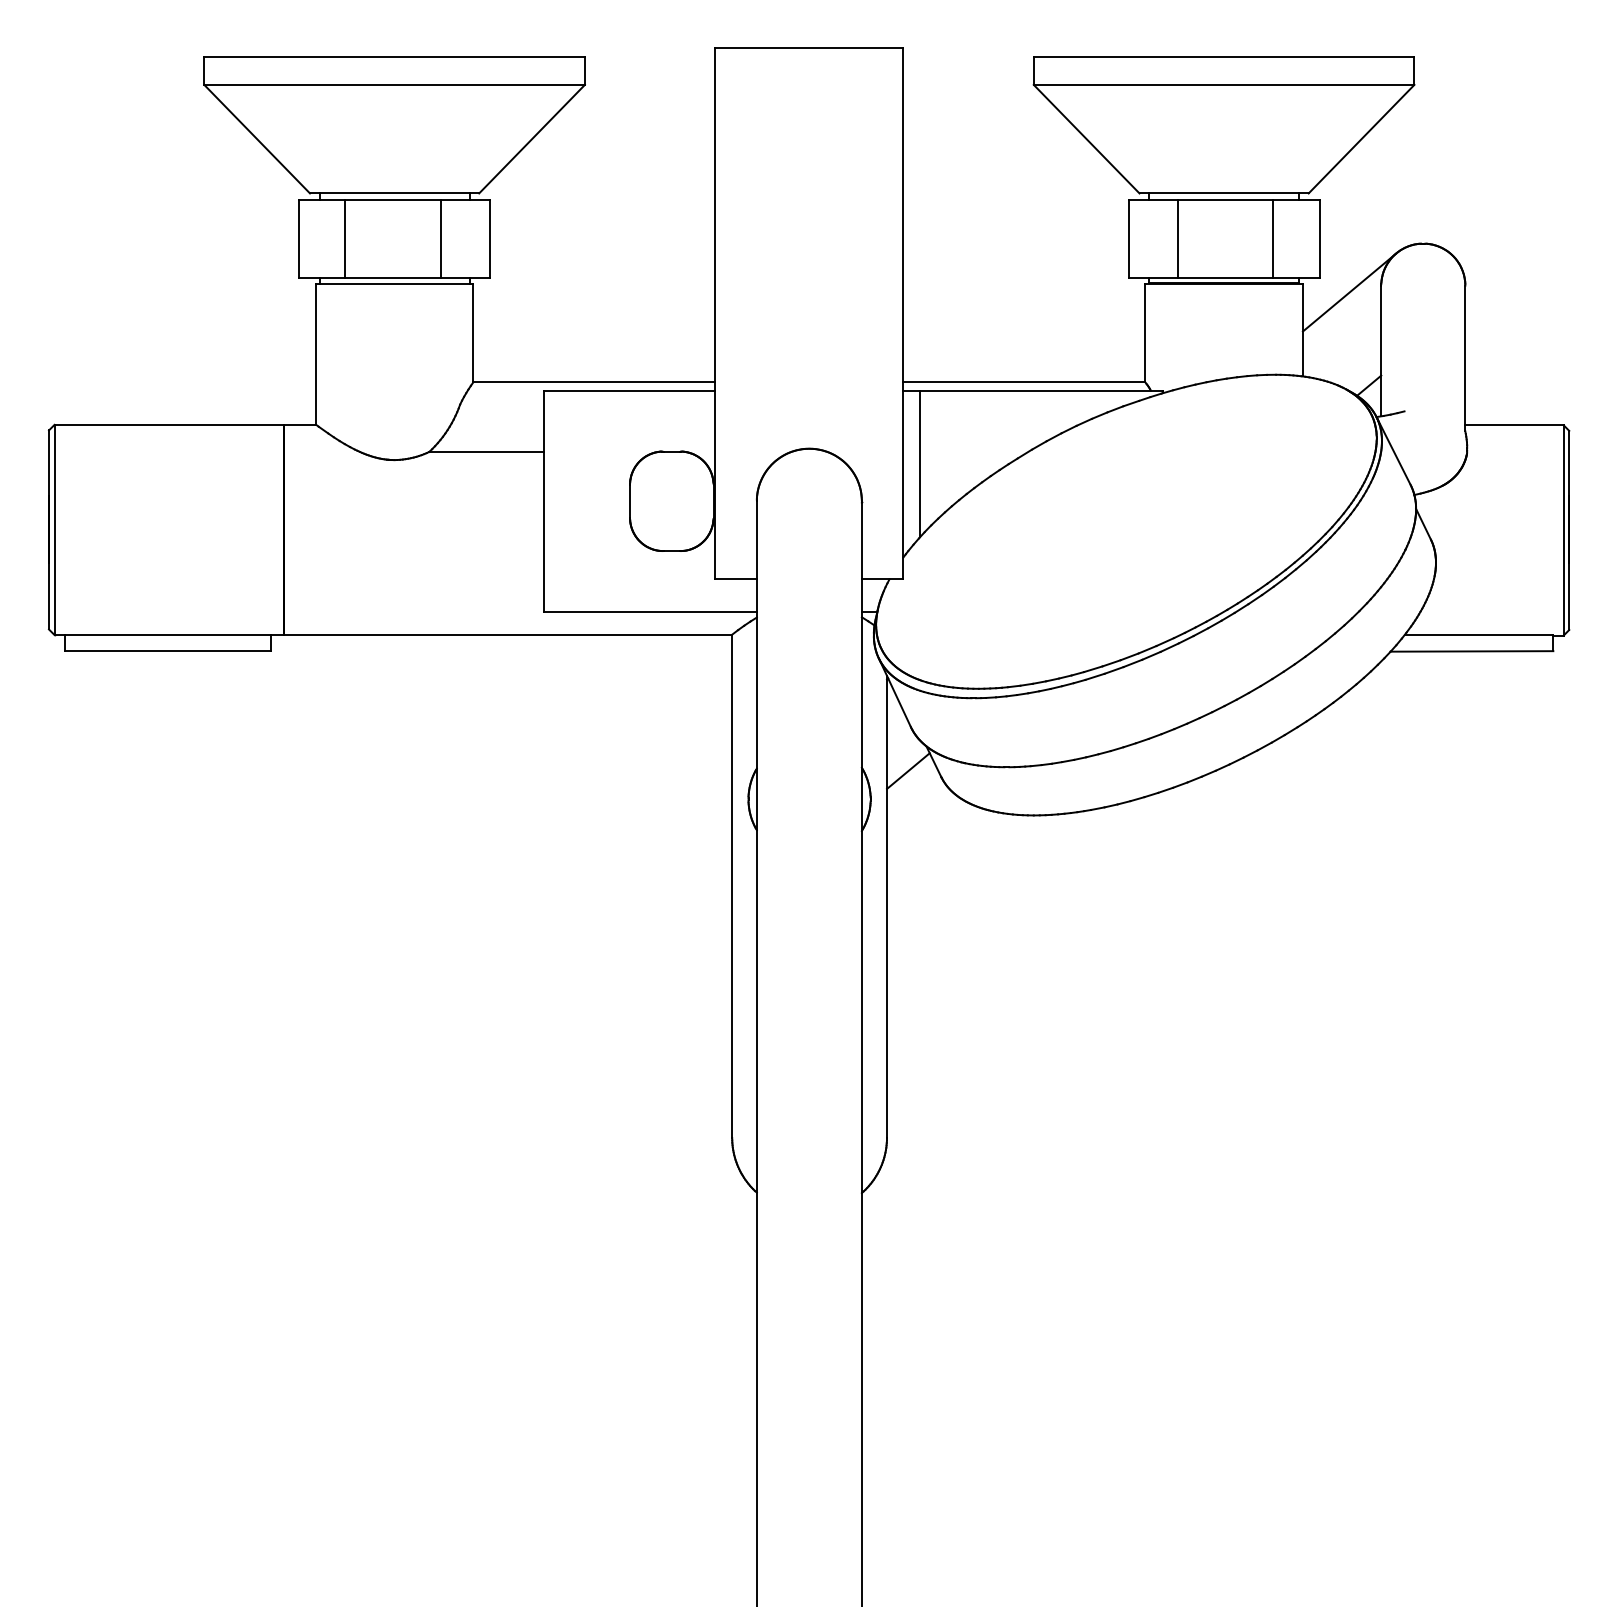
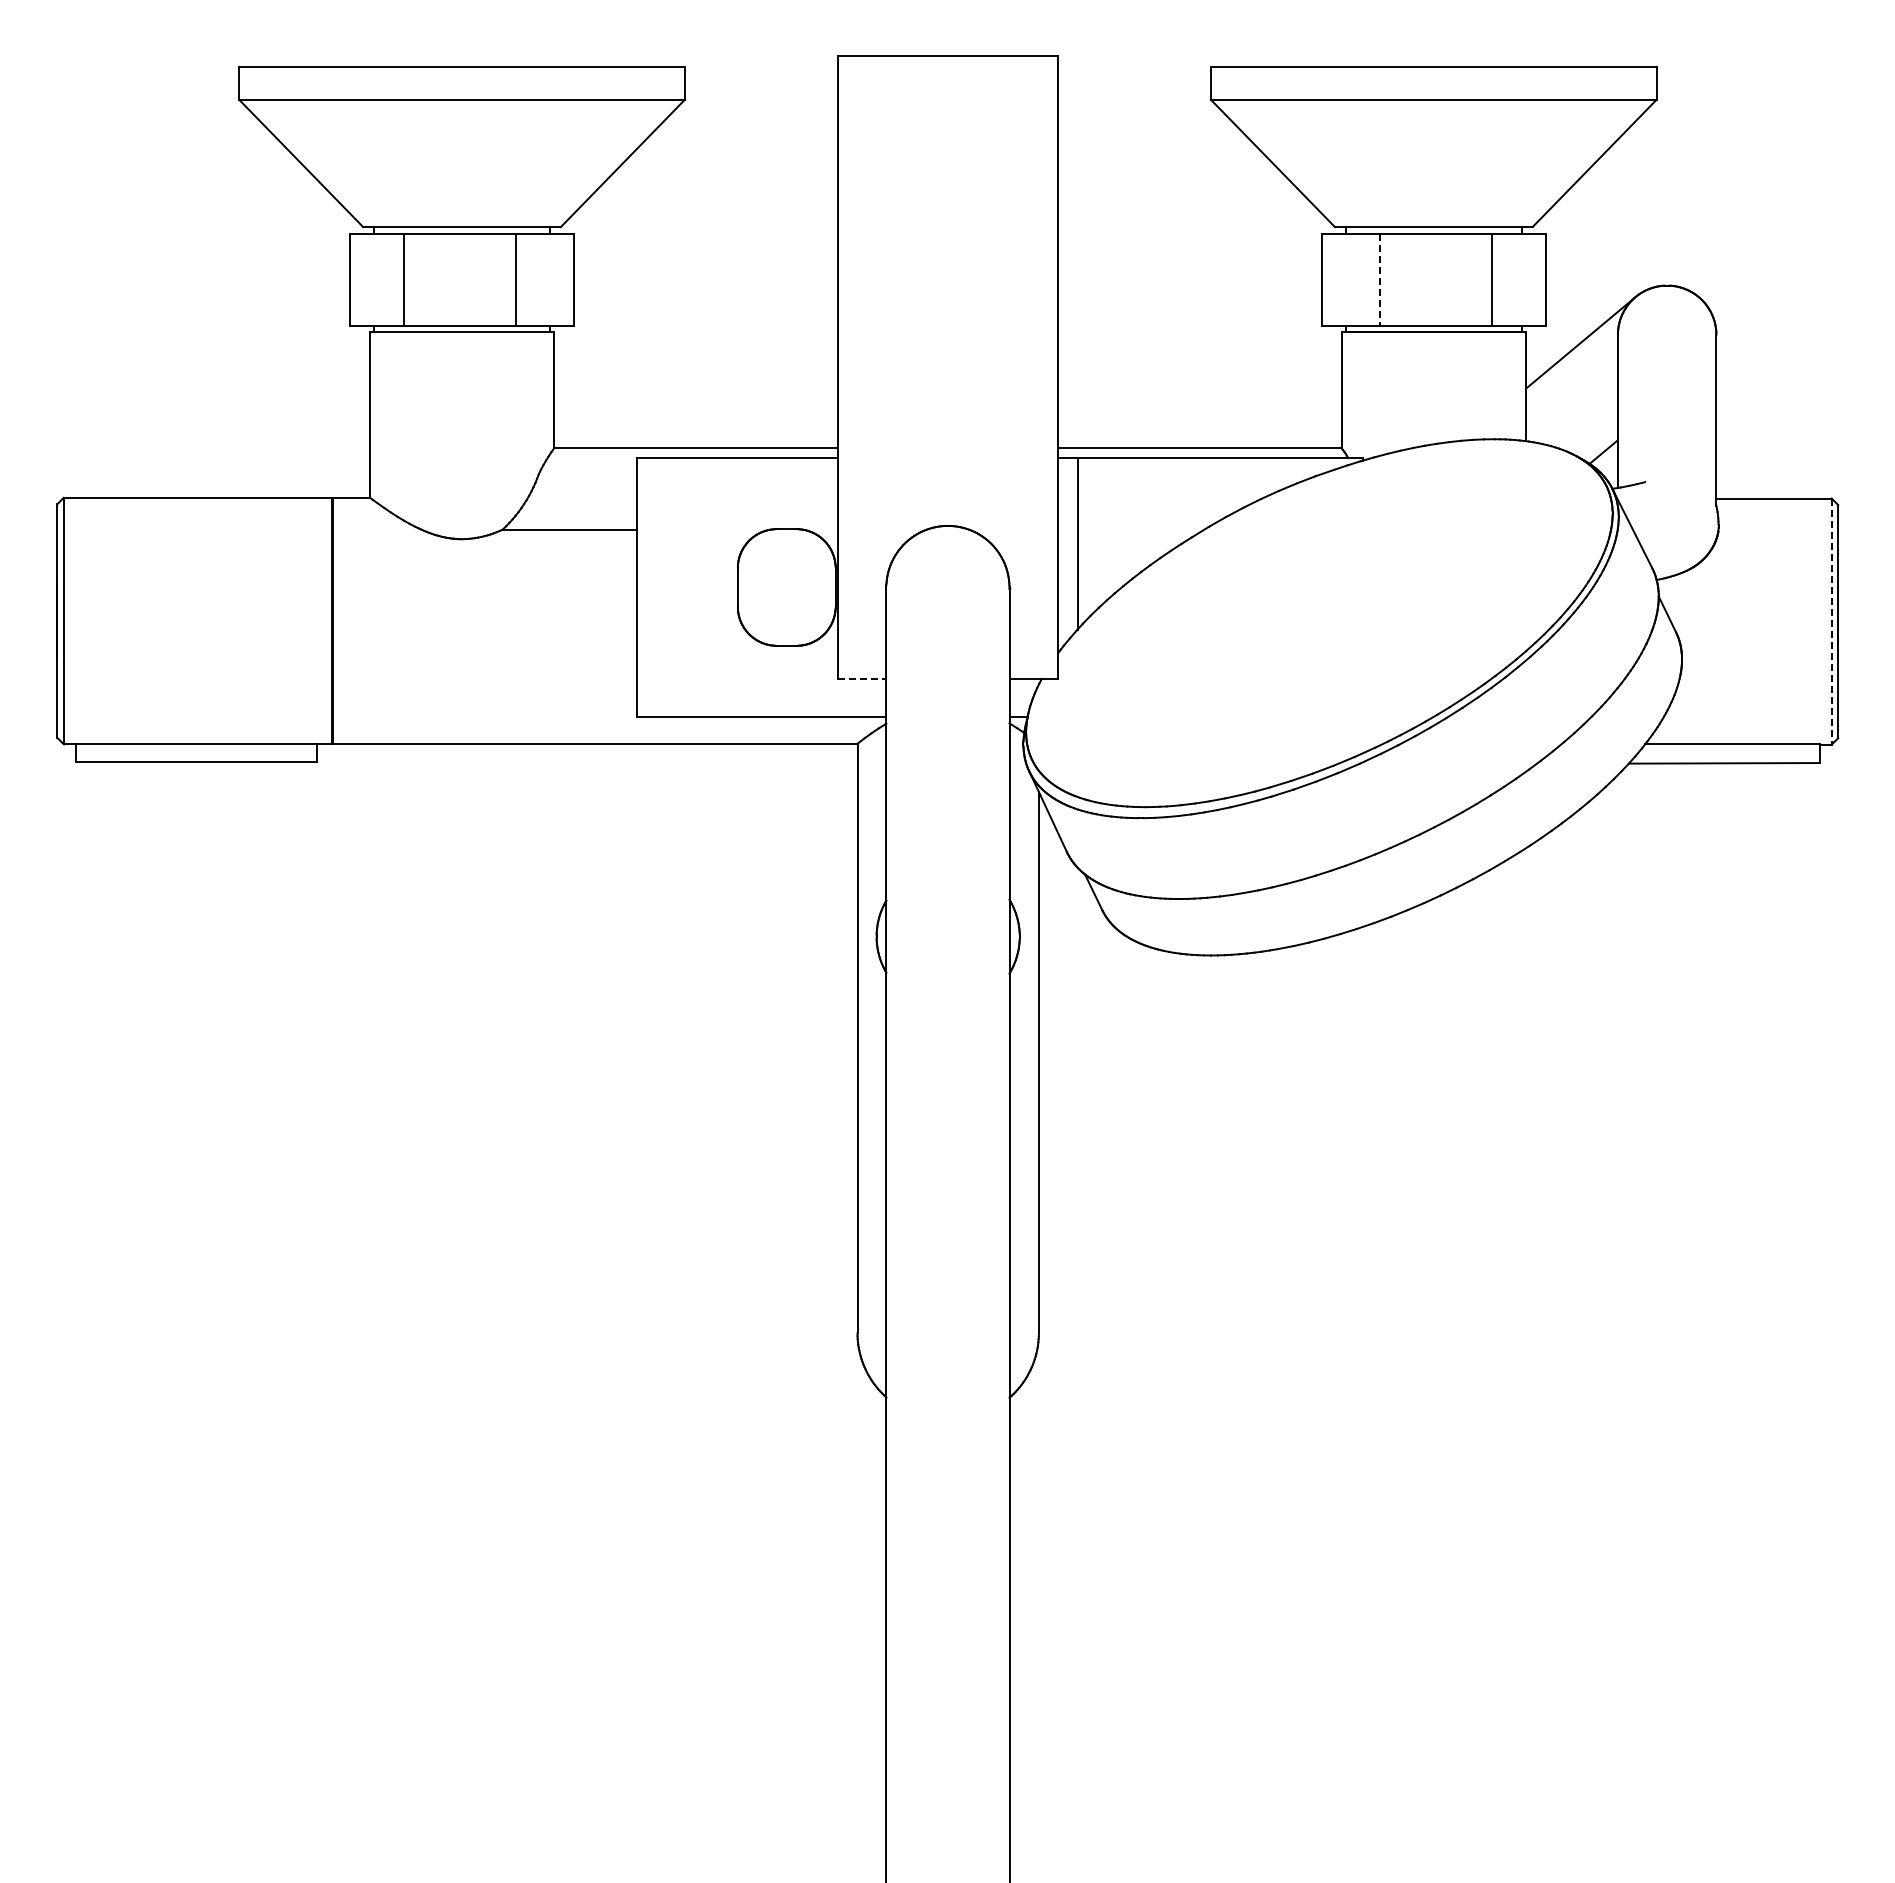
line: (1177, 239) -> (1379, 280), solid -> dashed
line: (1563, 531) -> (1831, 622), solid -> dashed
line: (736, 579) -> (862, 679), solid -> dashed
line: (908, 771) -> (1063, 903), removed

